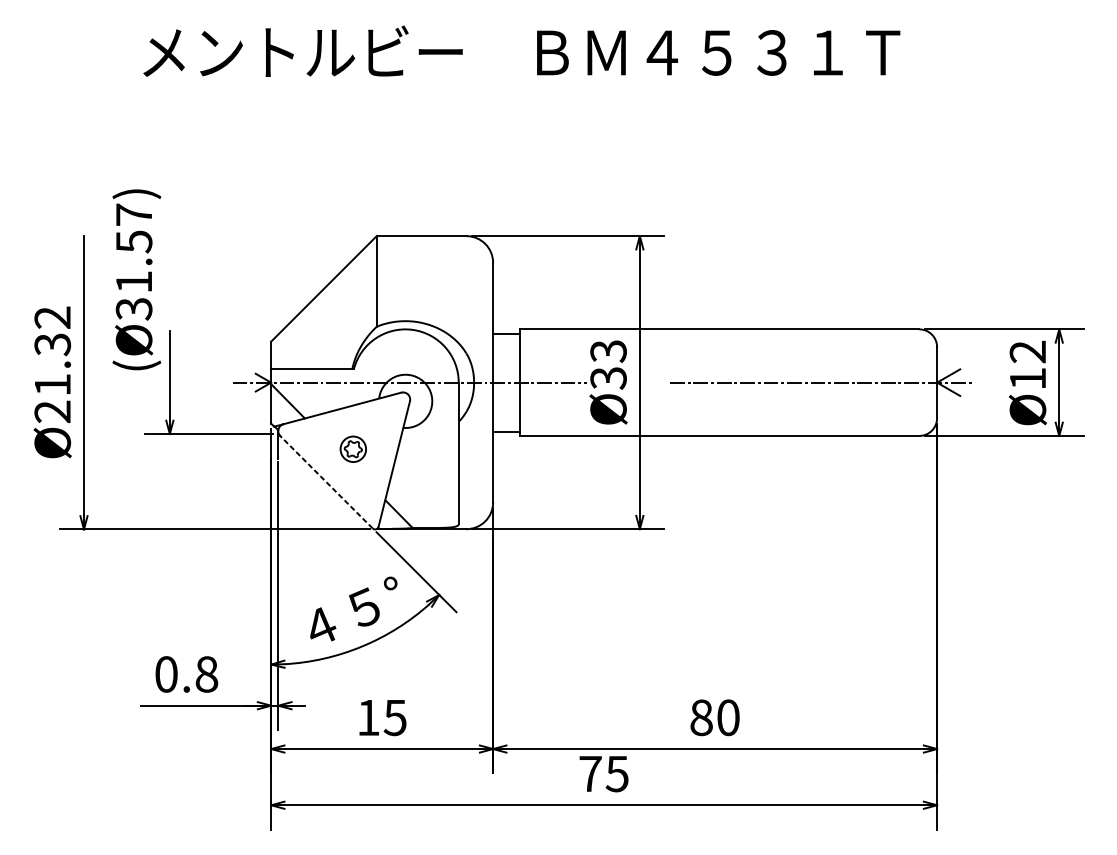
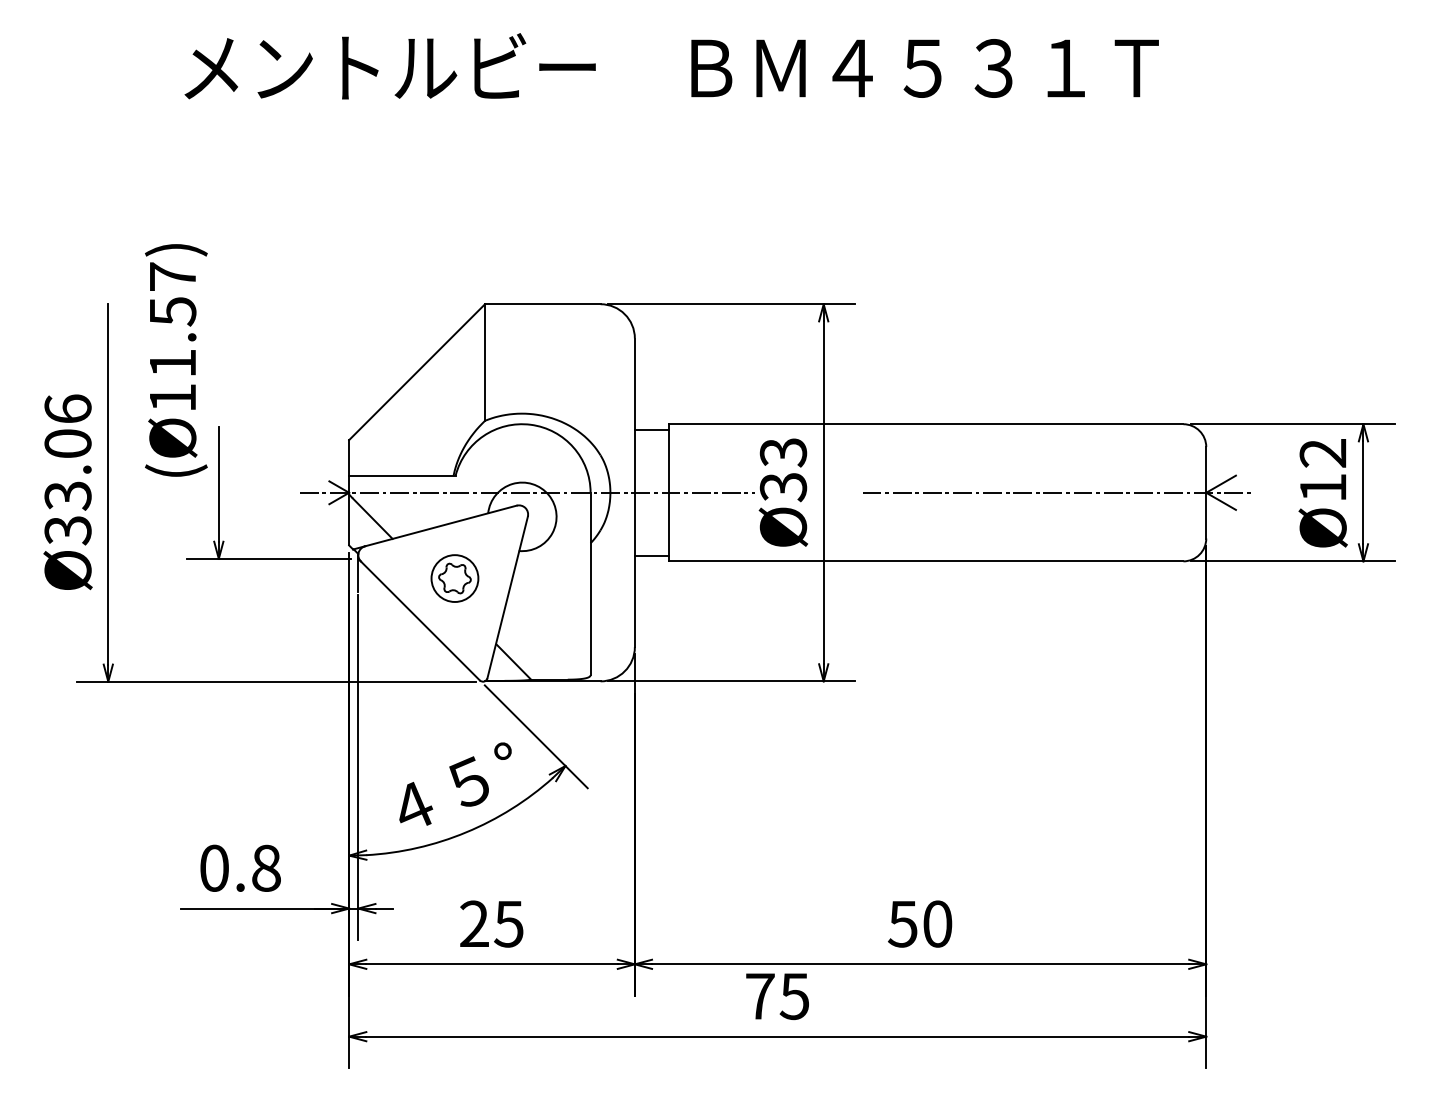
text: (133, 309) -> (172, 398), (Ø31.57) -> (Ø11.57)
text: (52, 364) -> (67, 469), Ø21.32 -> Ø33.06
part: (352, 449) -> (454, 578), size x1.43
line: (326, 481) -> (420, 620), dashed -> solid
text: (368, 717) -> (474, 923), 15 -> 25
text: (701, 717) -> (902, 923), 80 -> 50

